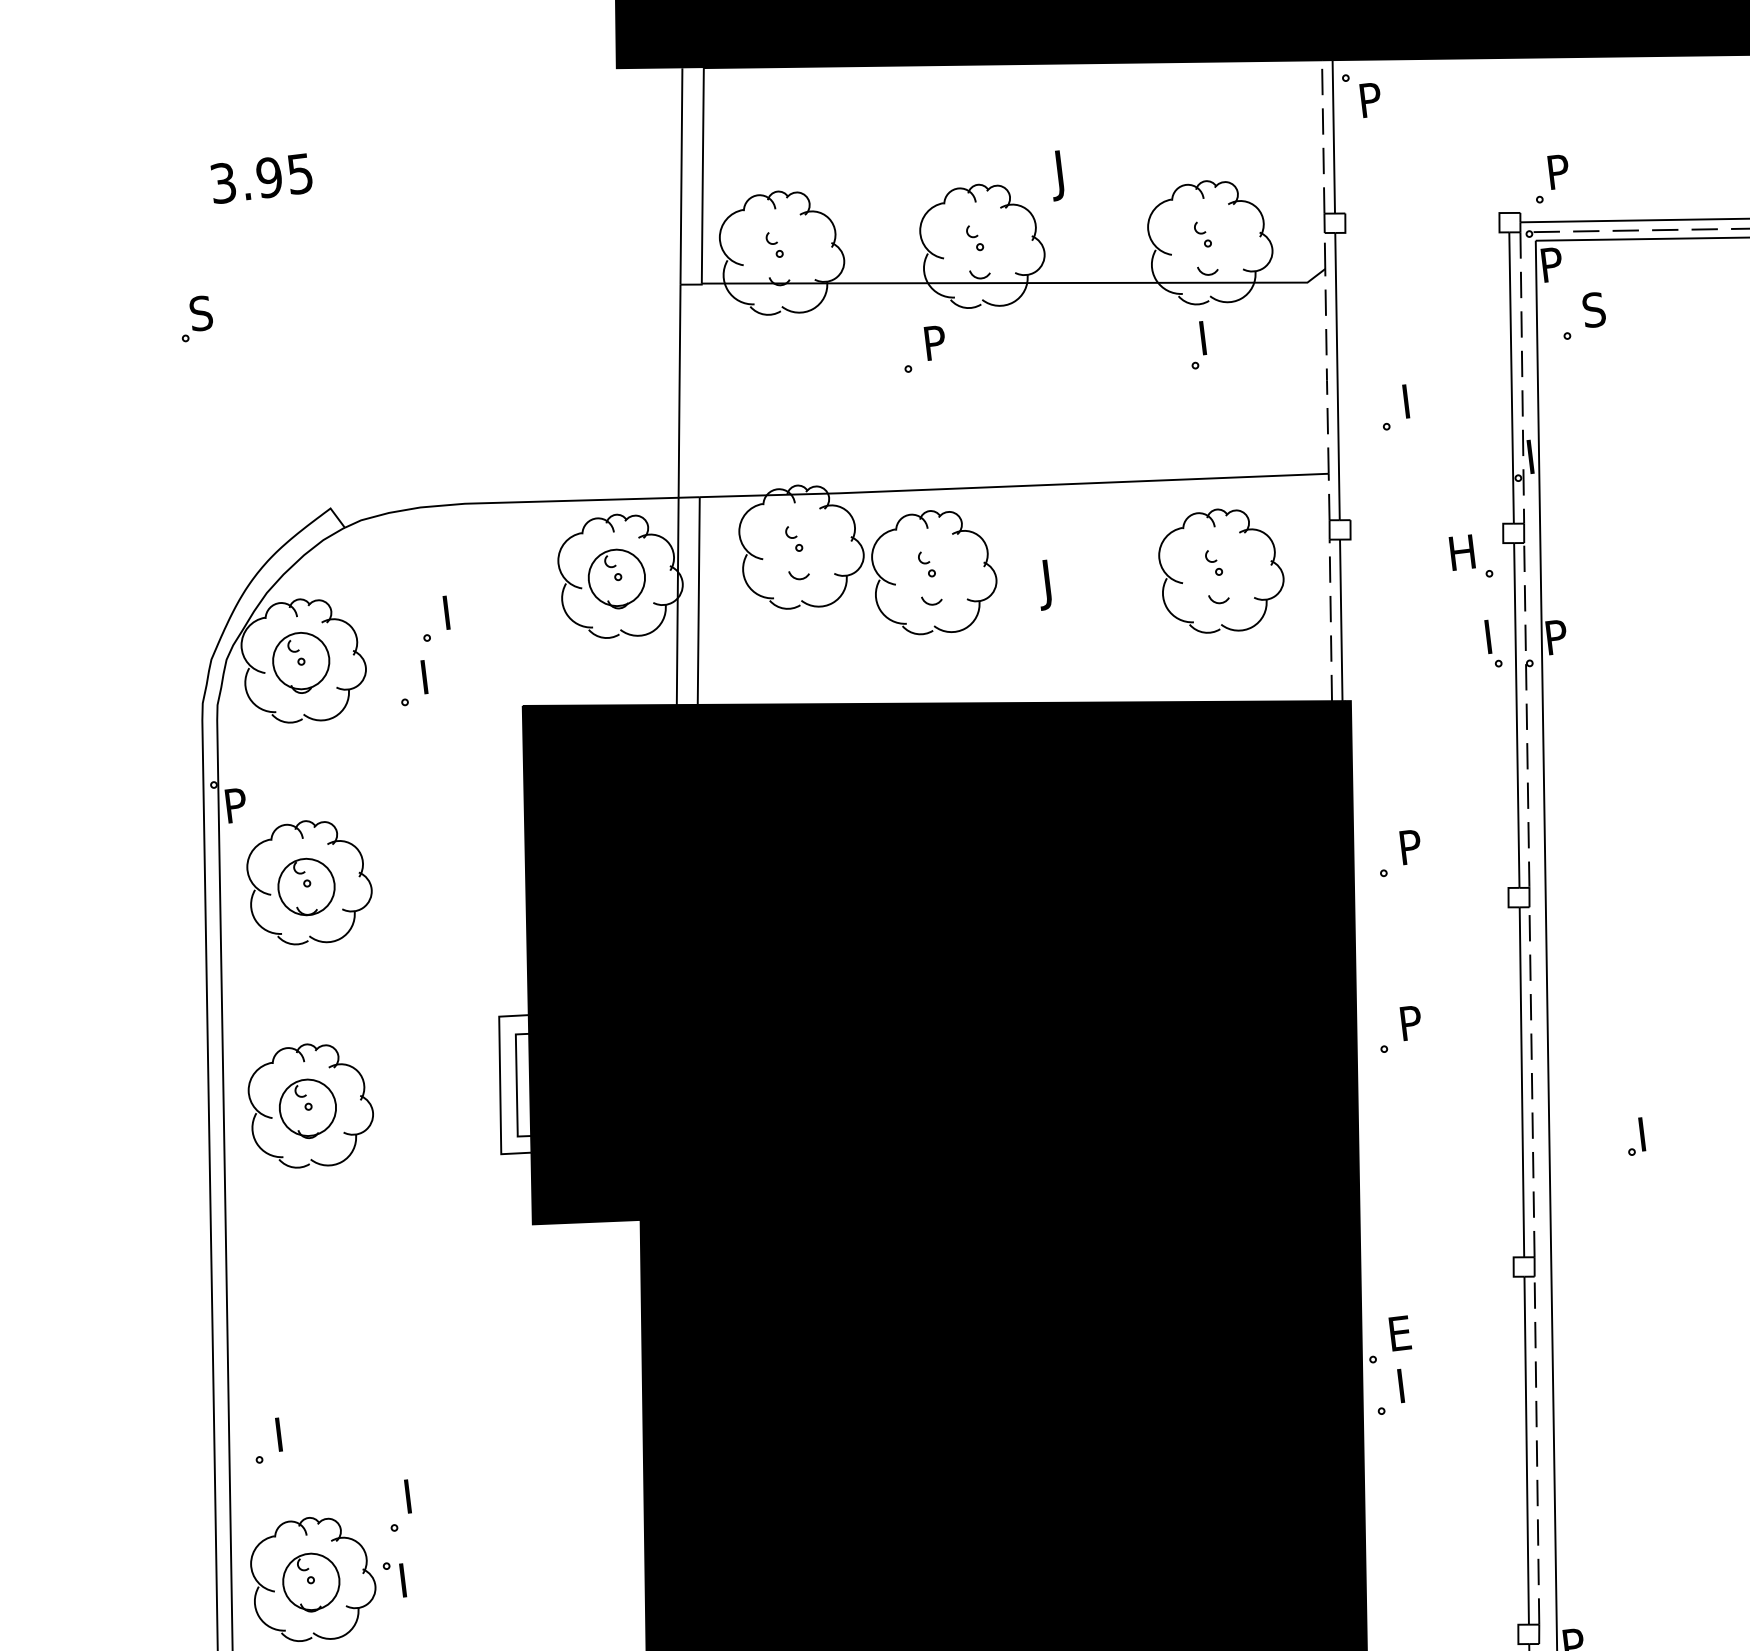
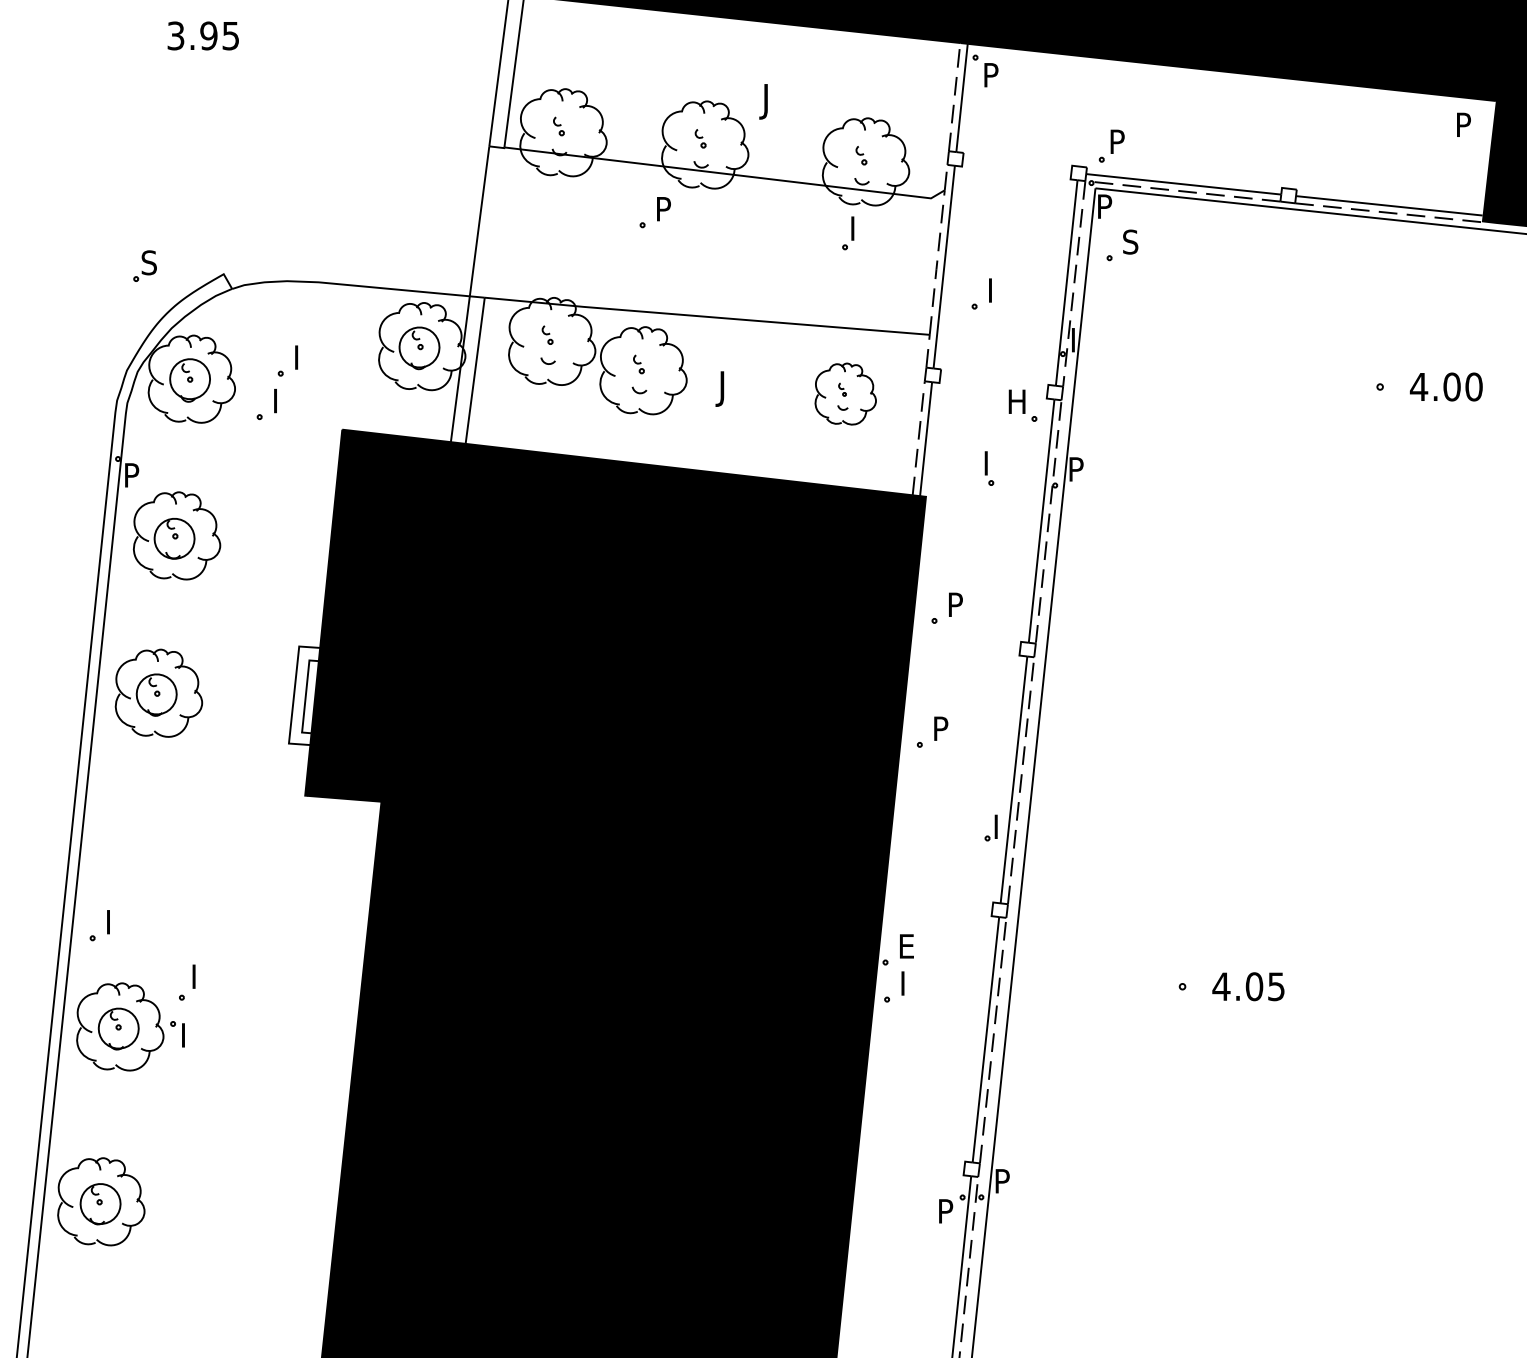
part: (194, 318) -> (144, 265), moved
part: (1220, 570) -> (845, 393), size x0.7
part: (1493, 643) -> (989, 468), moved
part: (1634, 1136) -> (990, 827), moved

